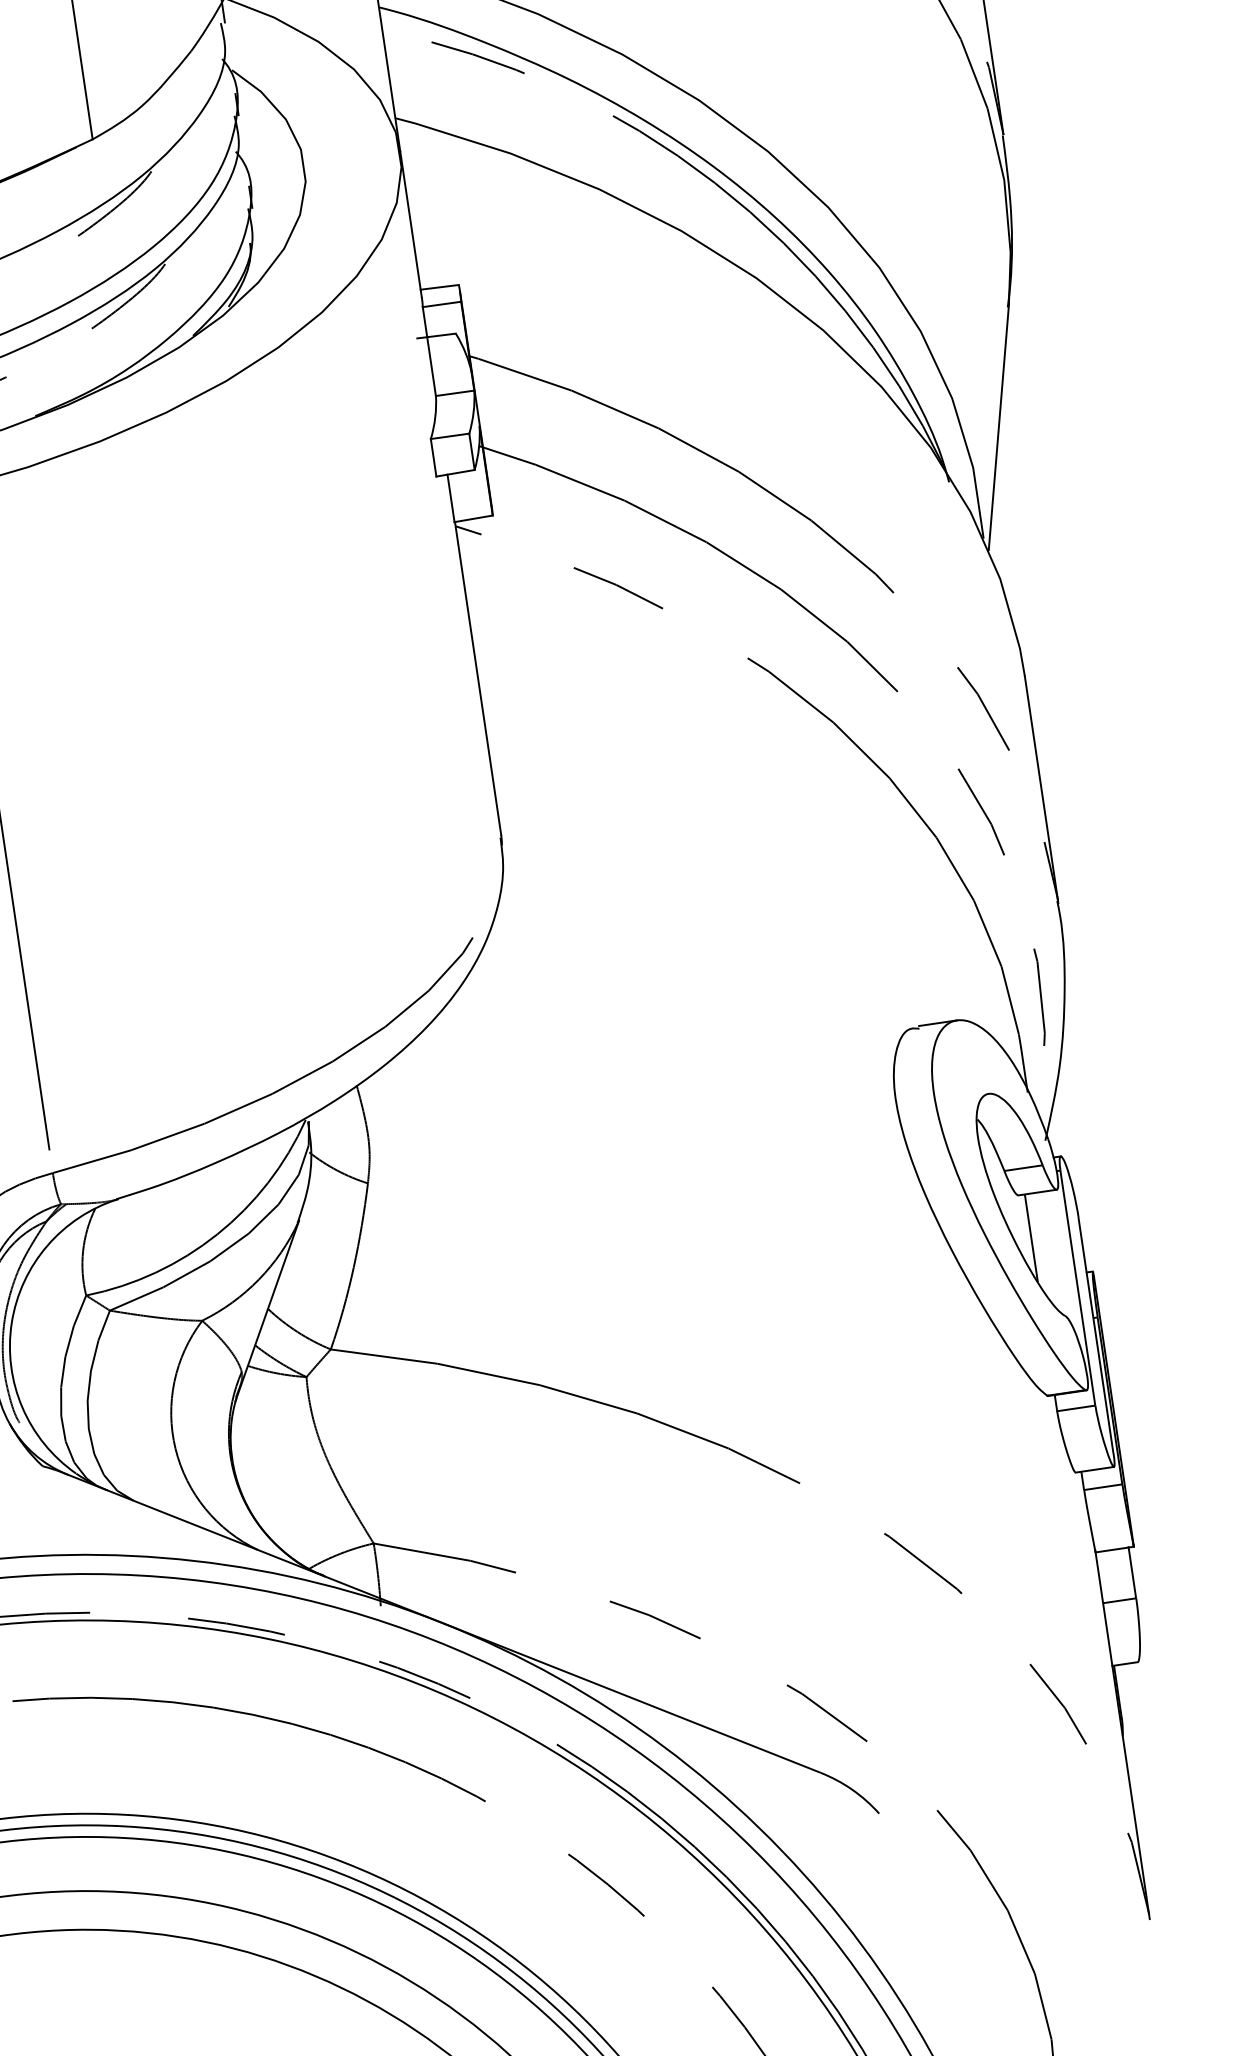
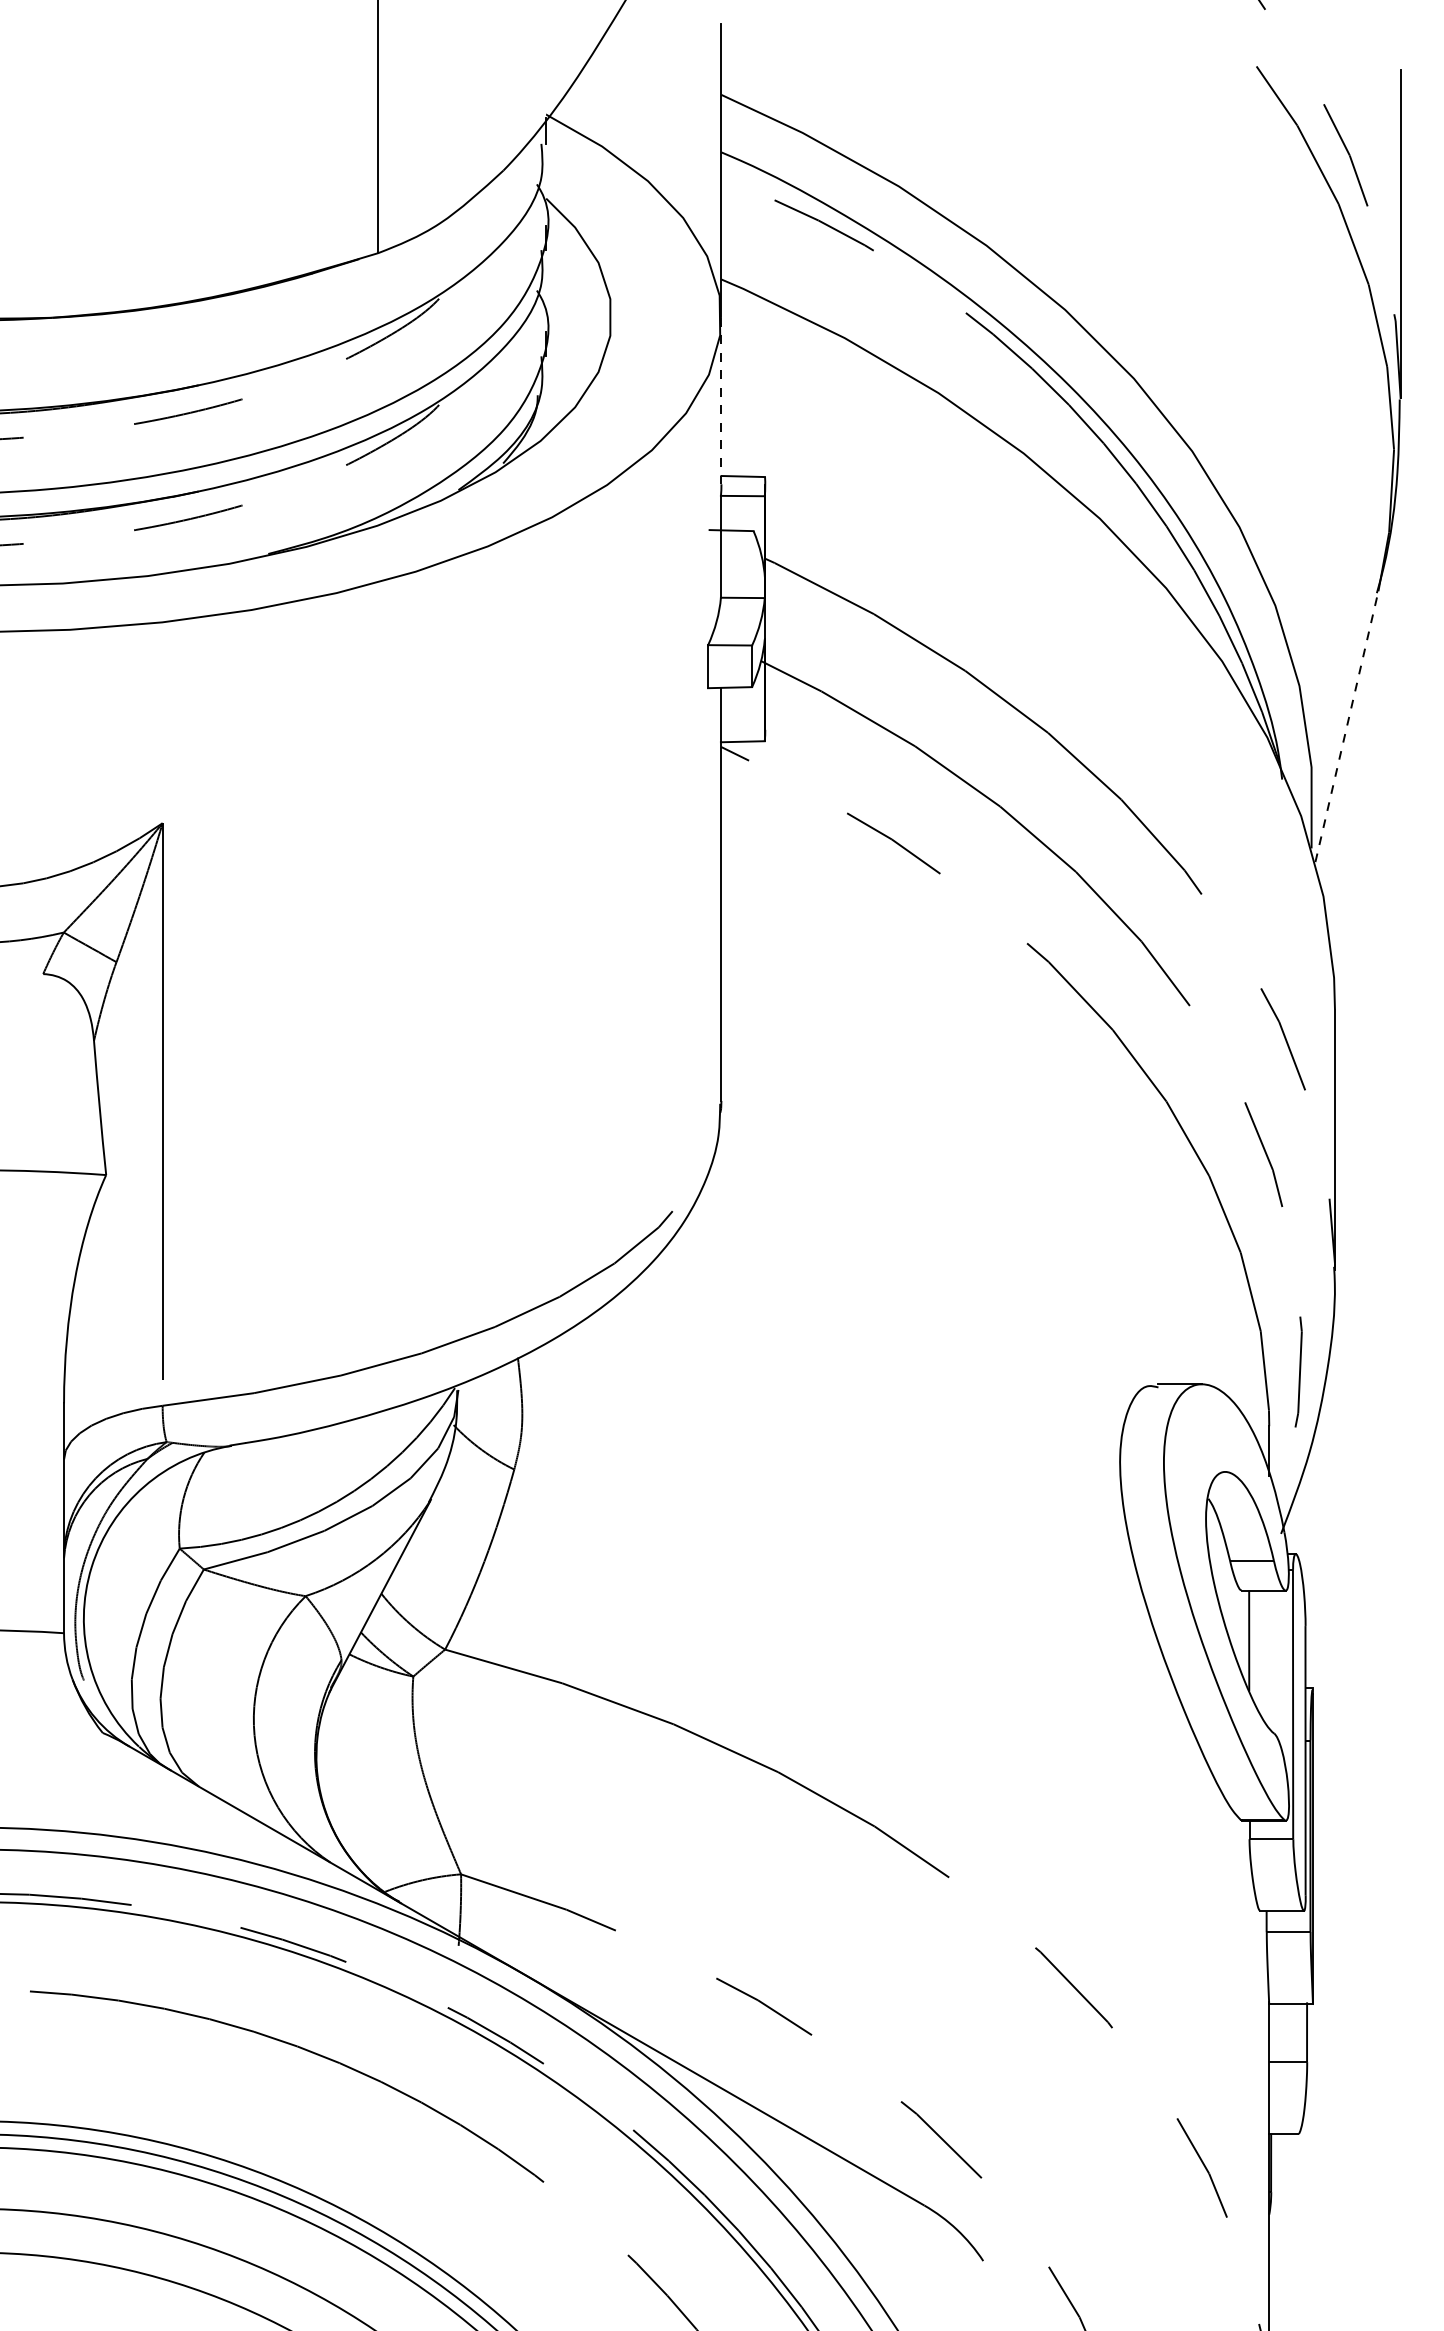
line: (411, 223) -> (721, 400), solid -> dashed
line: (999, 427) -> (1347, 726), solid -> dashed

